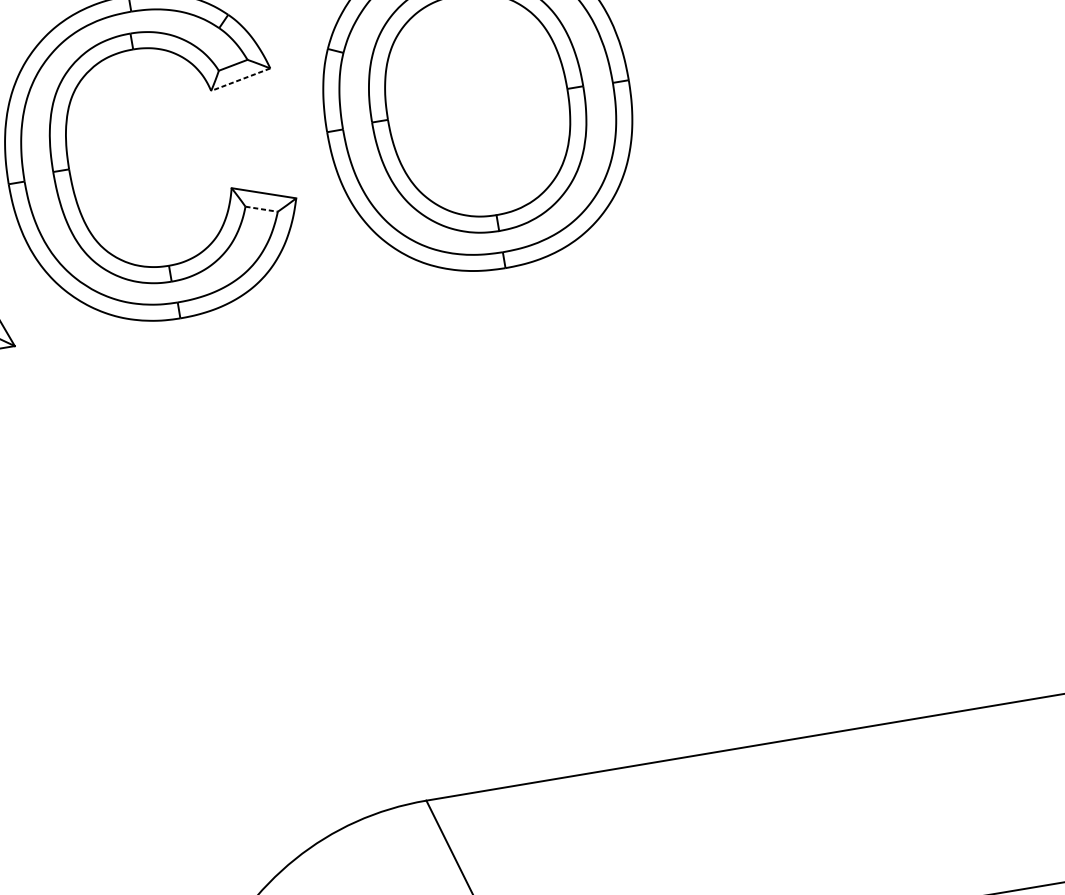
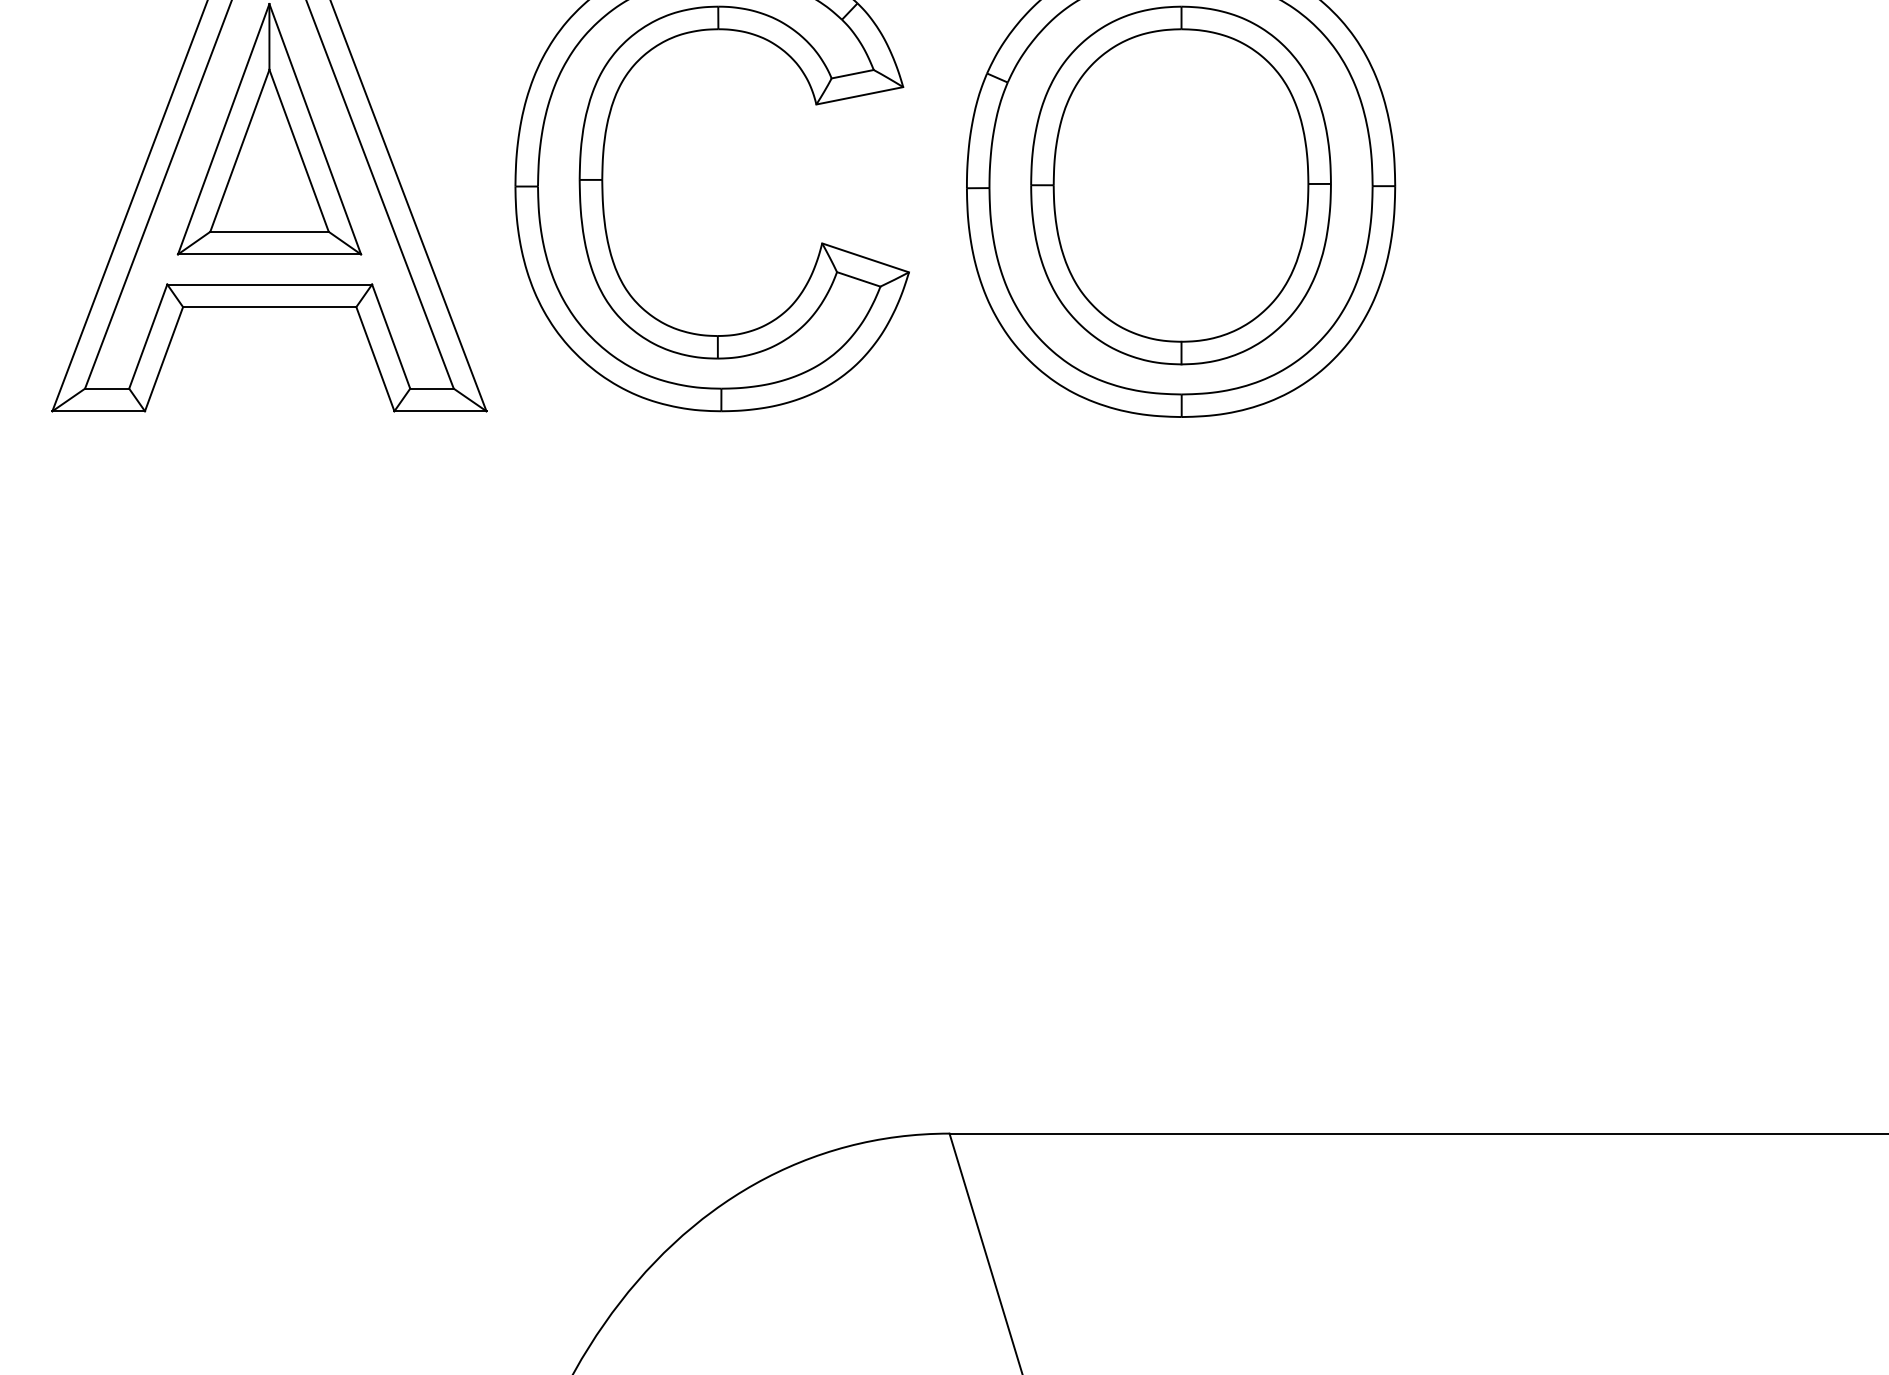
line: (240, 79) -> (859, 95), dashed -> solid
line: (261, 209) -> (858, 279), dashed -> solid

